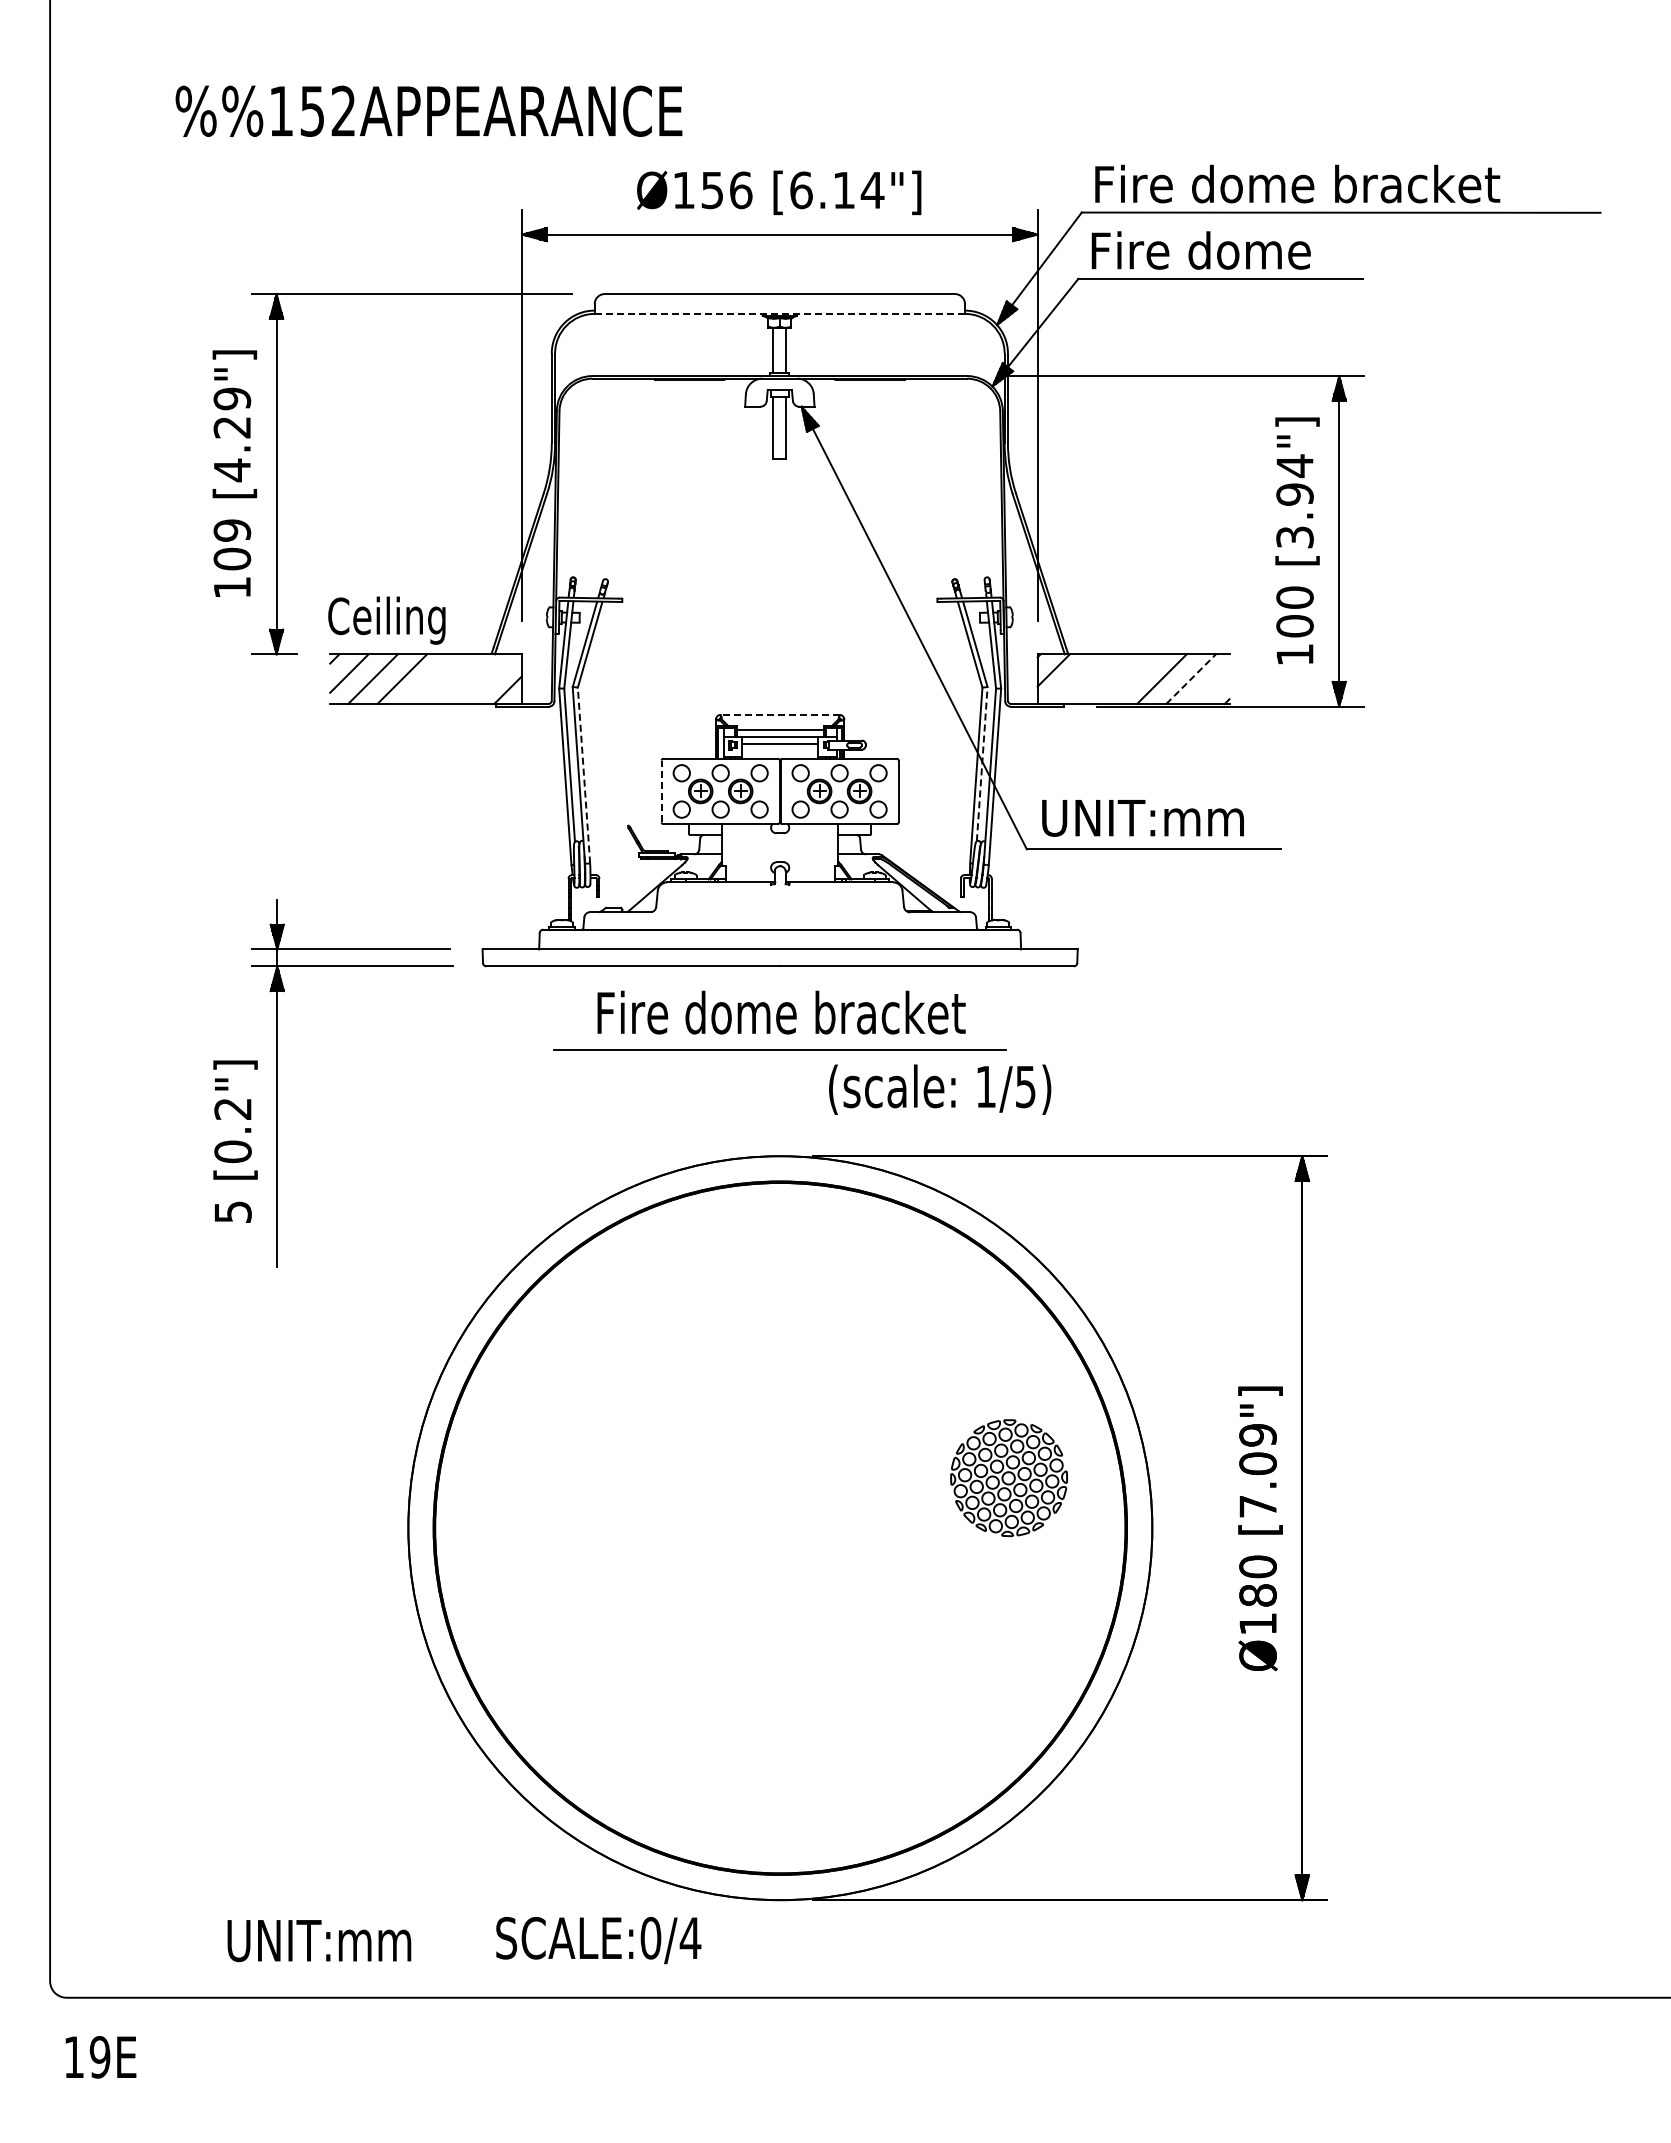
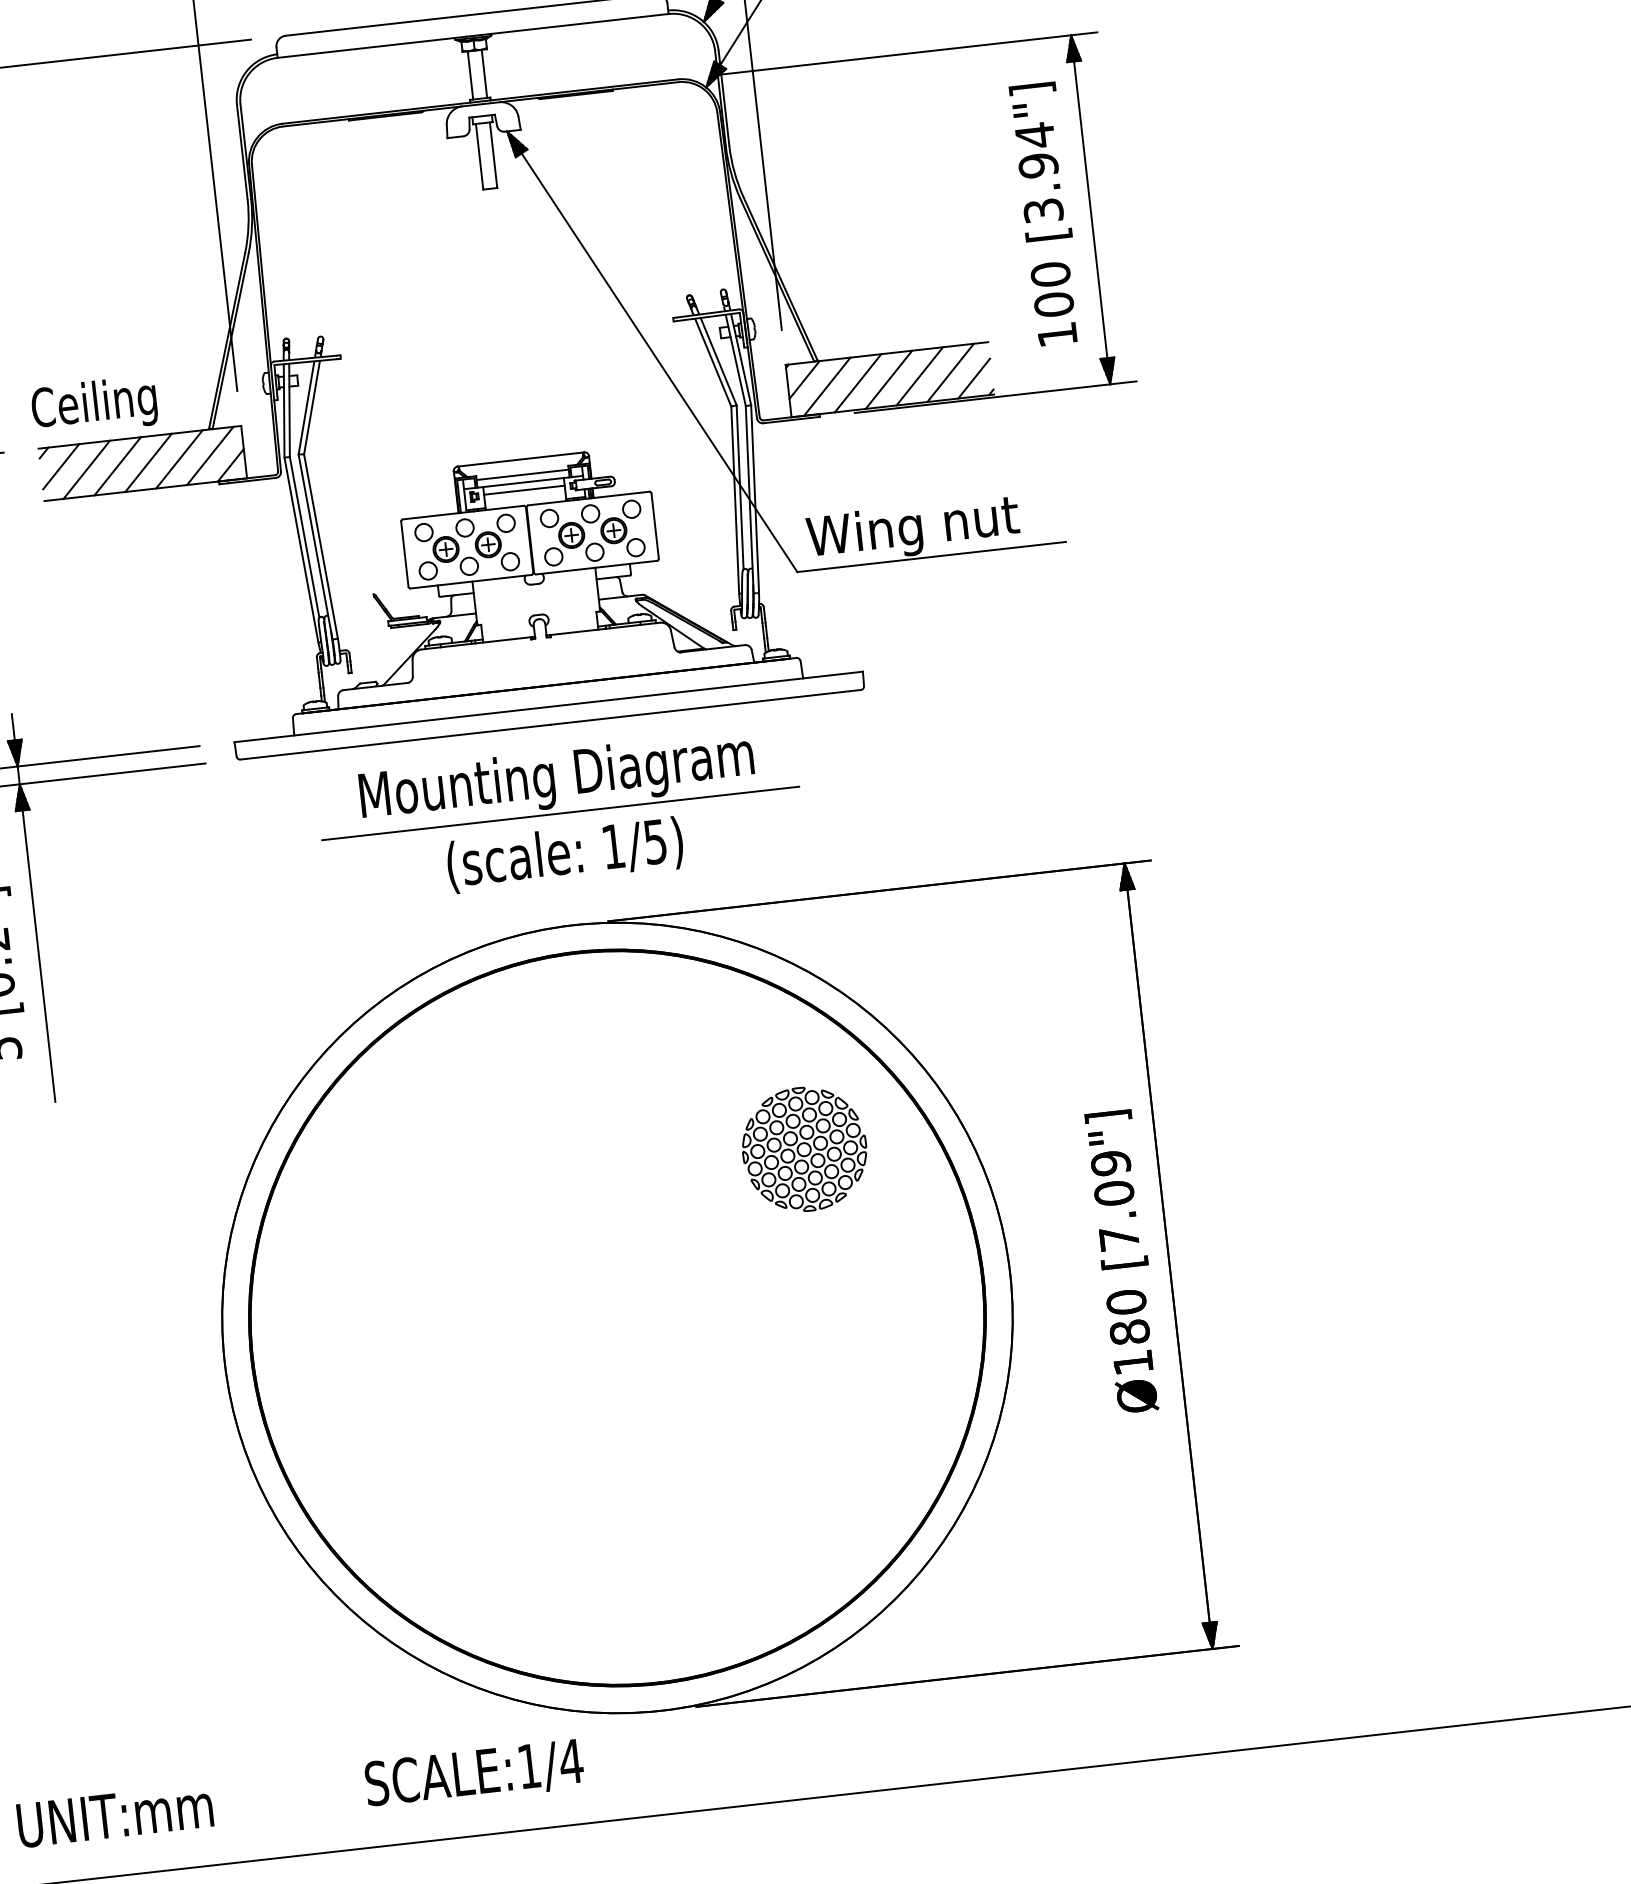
line: (779, 313) -> (472, 35), dashed -> solid
line: (431, 678) -> (148, 462), added
line: (460, 678) -> (179, 458), added
line: (489, 678) -> (209, 455), added
line: (1074, 678) -> (827, 386), added
line: (1103, 678) -> (858, 382), added
line: (1132, 678) -> (888, 379), added
line: (1191, 678) -> (950, 372), dashed -> solid
line: (1212, 686) -> (974, 378), added
line: (780, 715) -> (521, 459), dashed -> solid
line: (982, 763) -> (740, 486), dashed -> solid
line: (583, 775) -> (320, 546), dashed -> solid
line: (661, 791) -> (404, 554), dashed -> solid
text: (1141, 822) -> (915, 530), UNIT:mm -> Wing nut
text: (780, 1017) -> (557, 778), Fire dome bracket -> Mounting Diagram
text: (940, 1089) -> (565, 854), moved
part: (1008, 1478) -> (804, 1149), moved
text: (650, 1937) -> (528, 1765), SCALE:0/4 -> SCALE:1/4
text: (319, 1941) -> (115, 1816), moved

